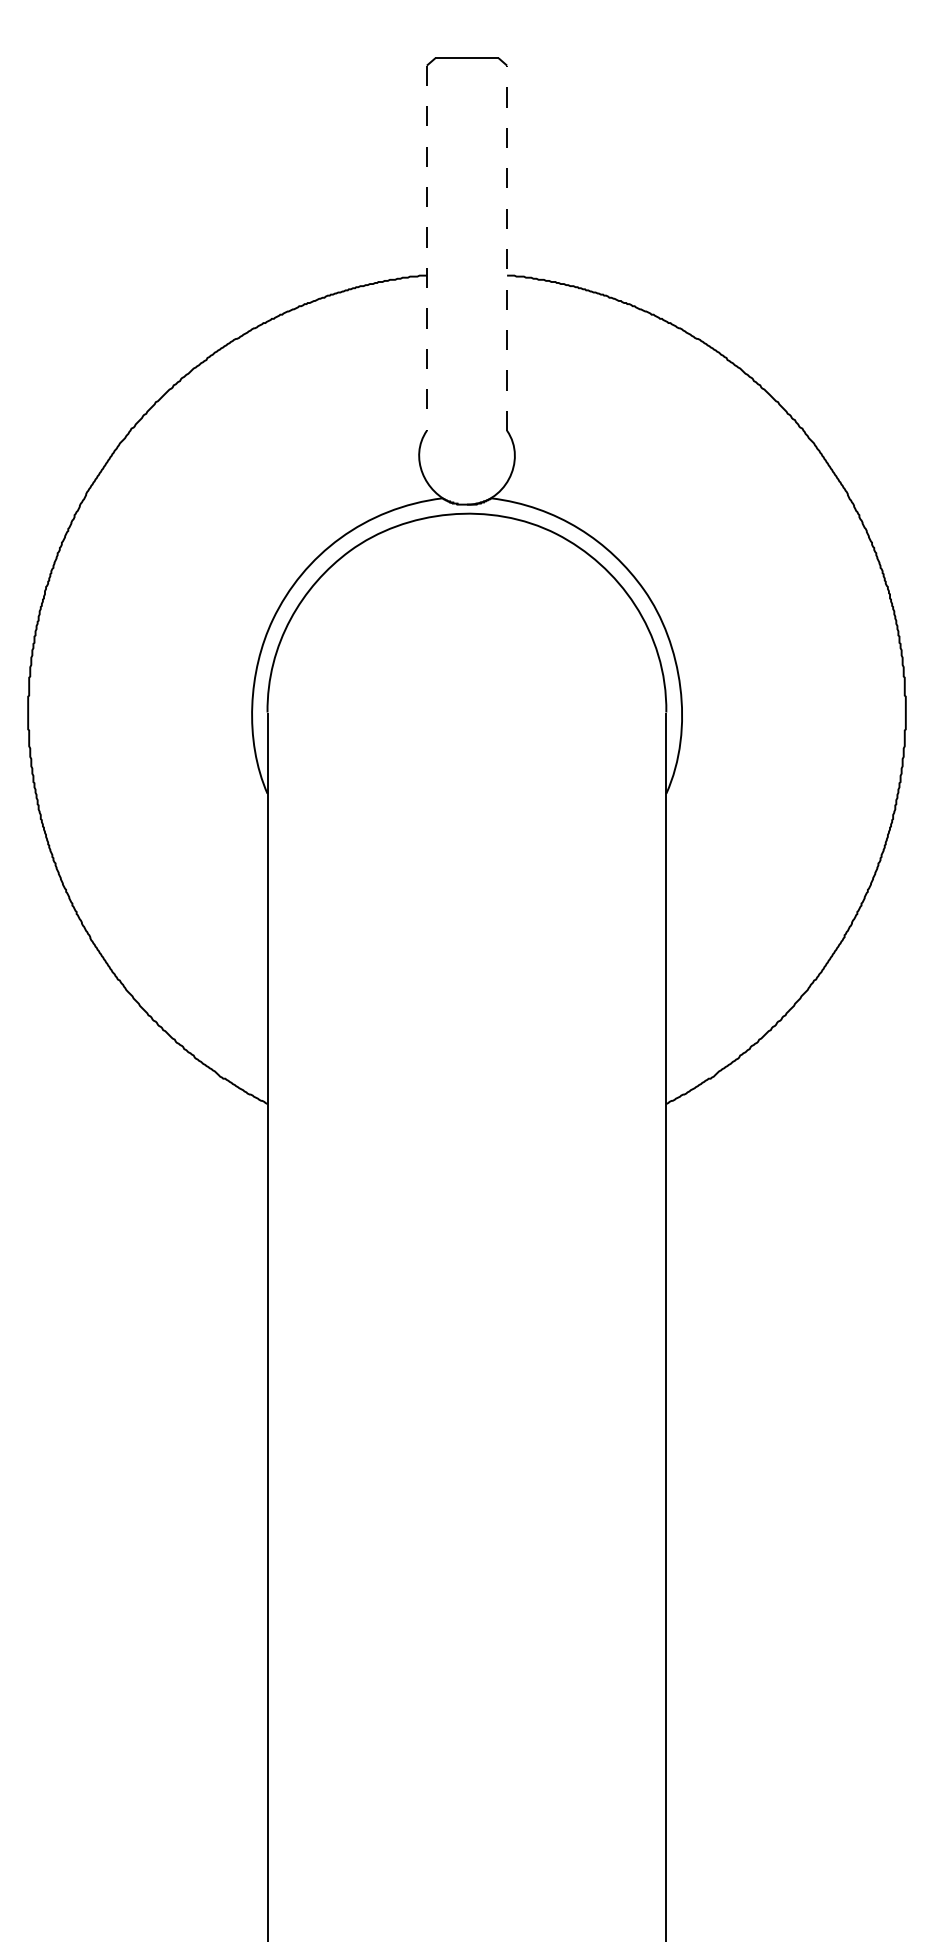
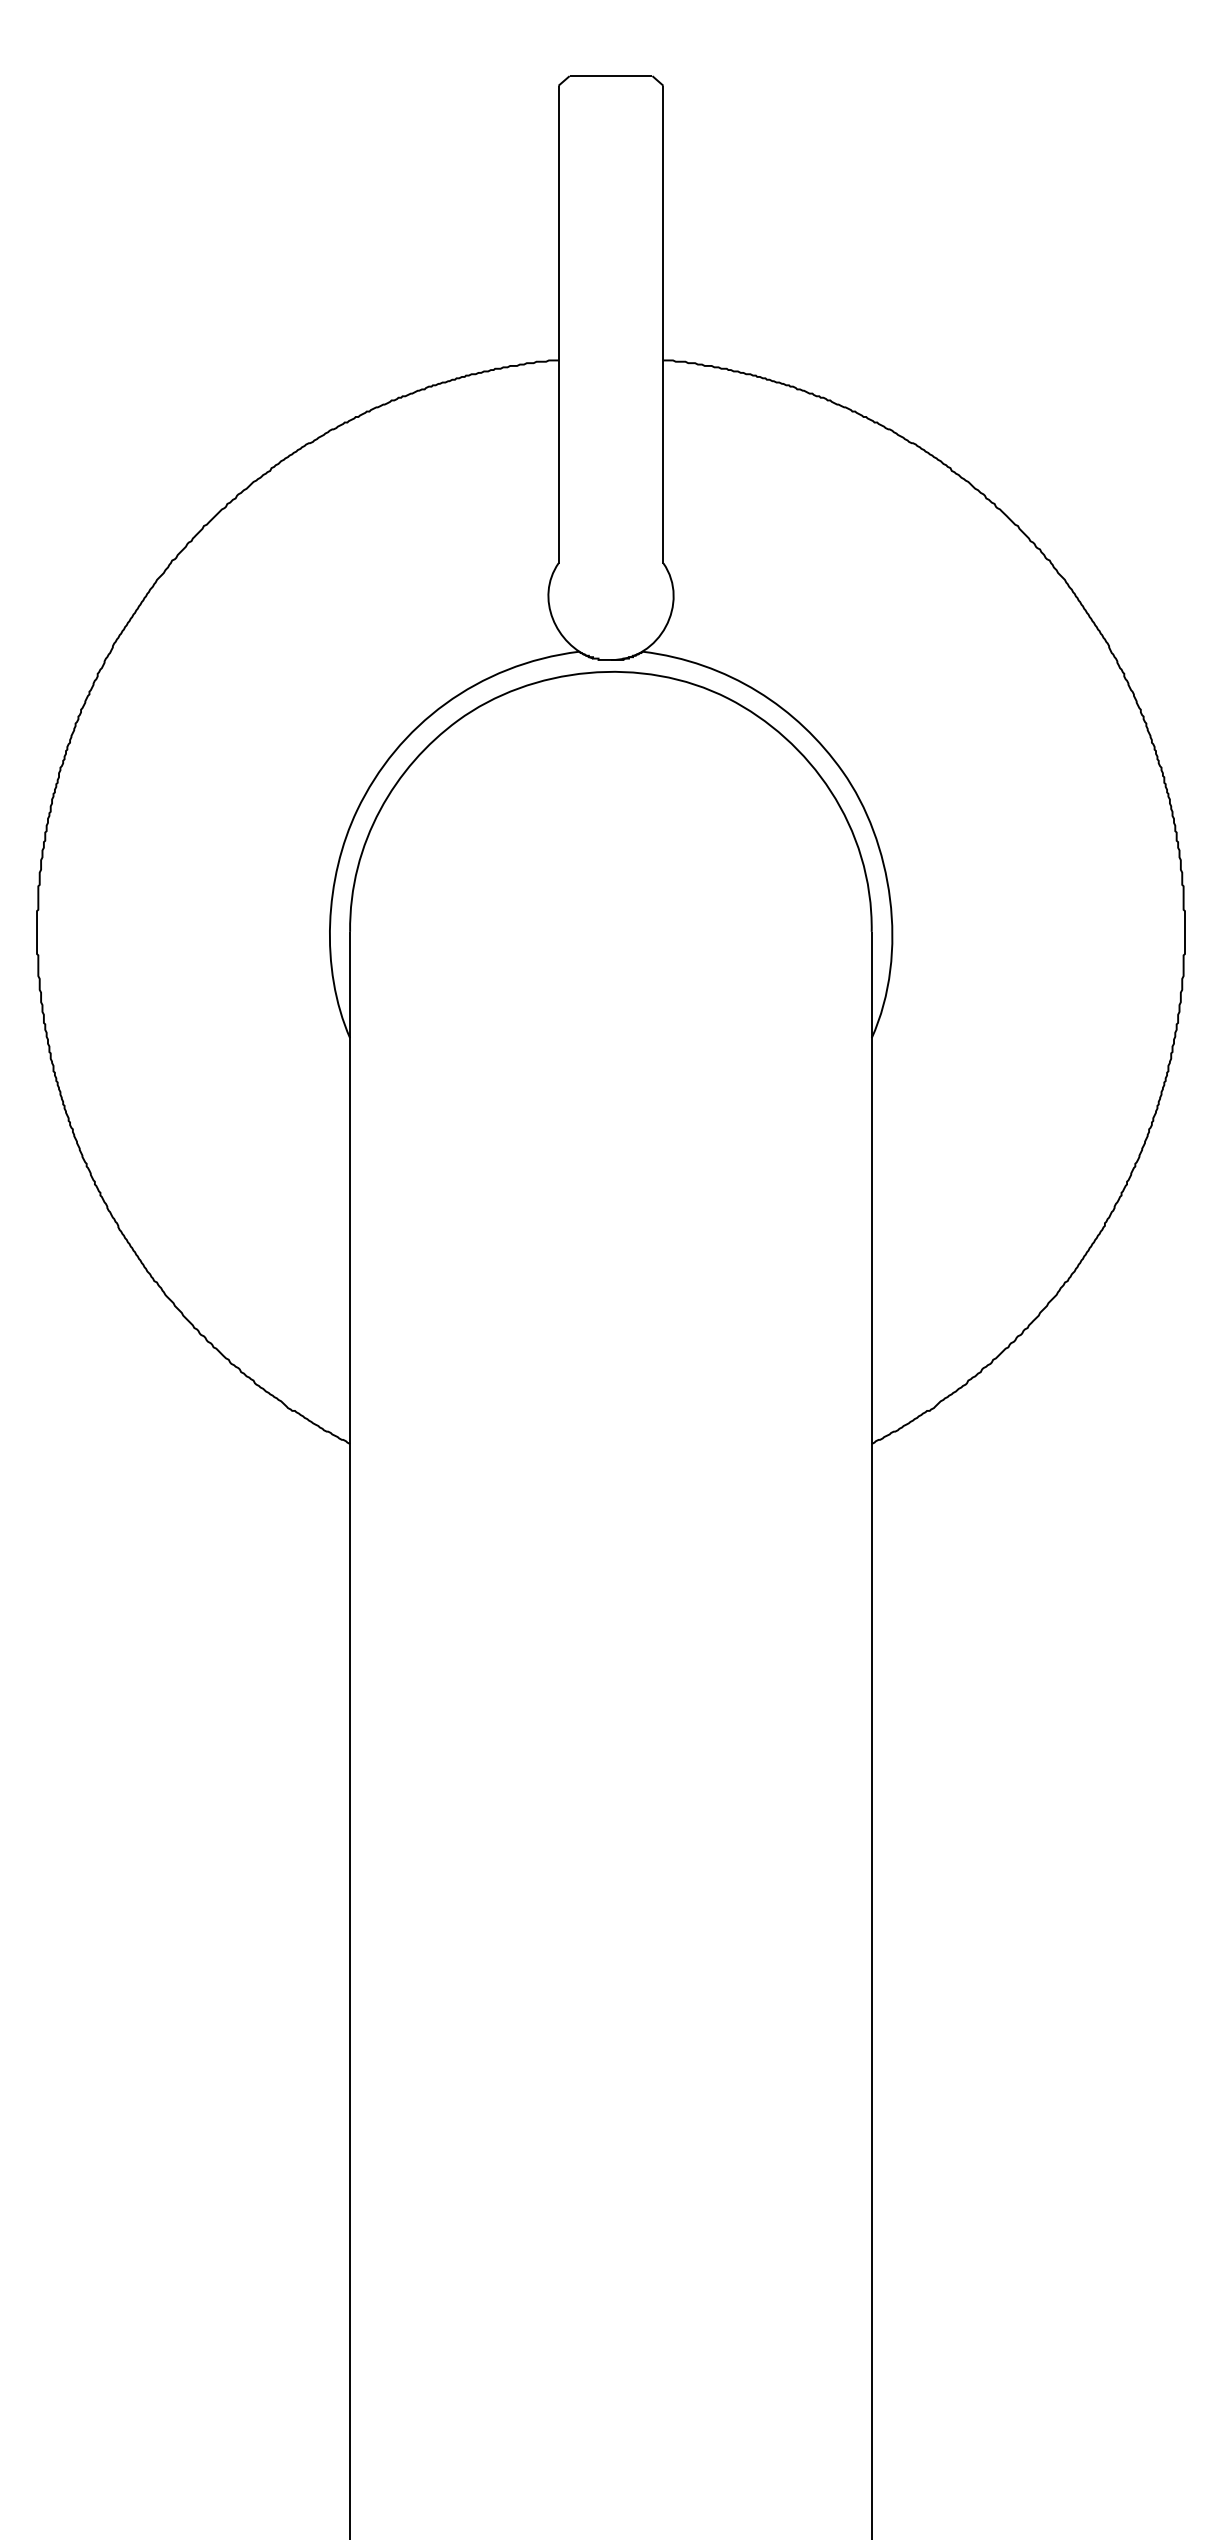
line: (426, 248) -> (558, 324), dashed -> solid
line: (507, 248) -> (663, 324), dashed -> solid

